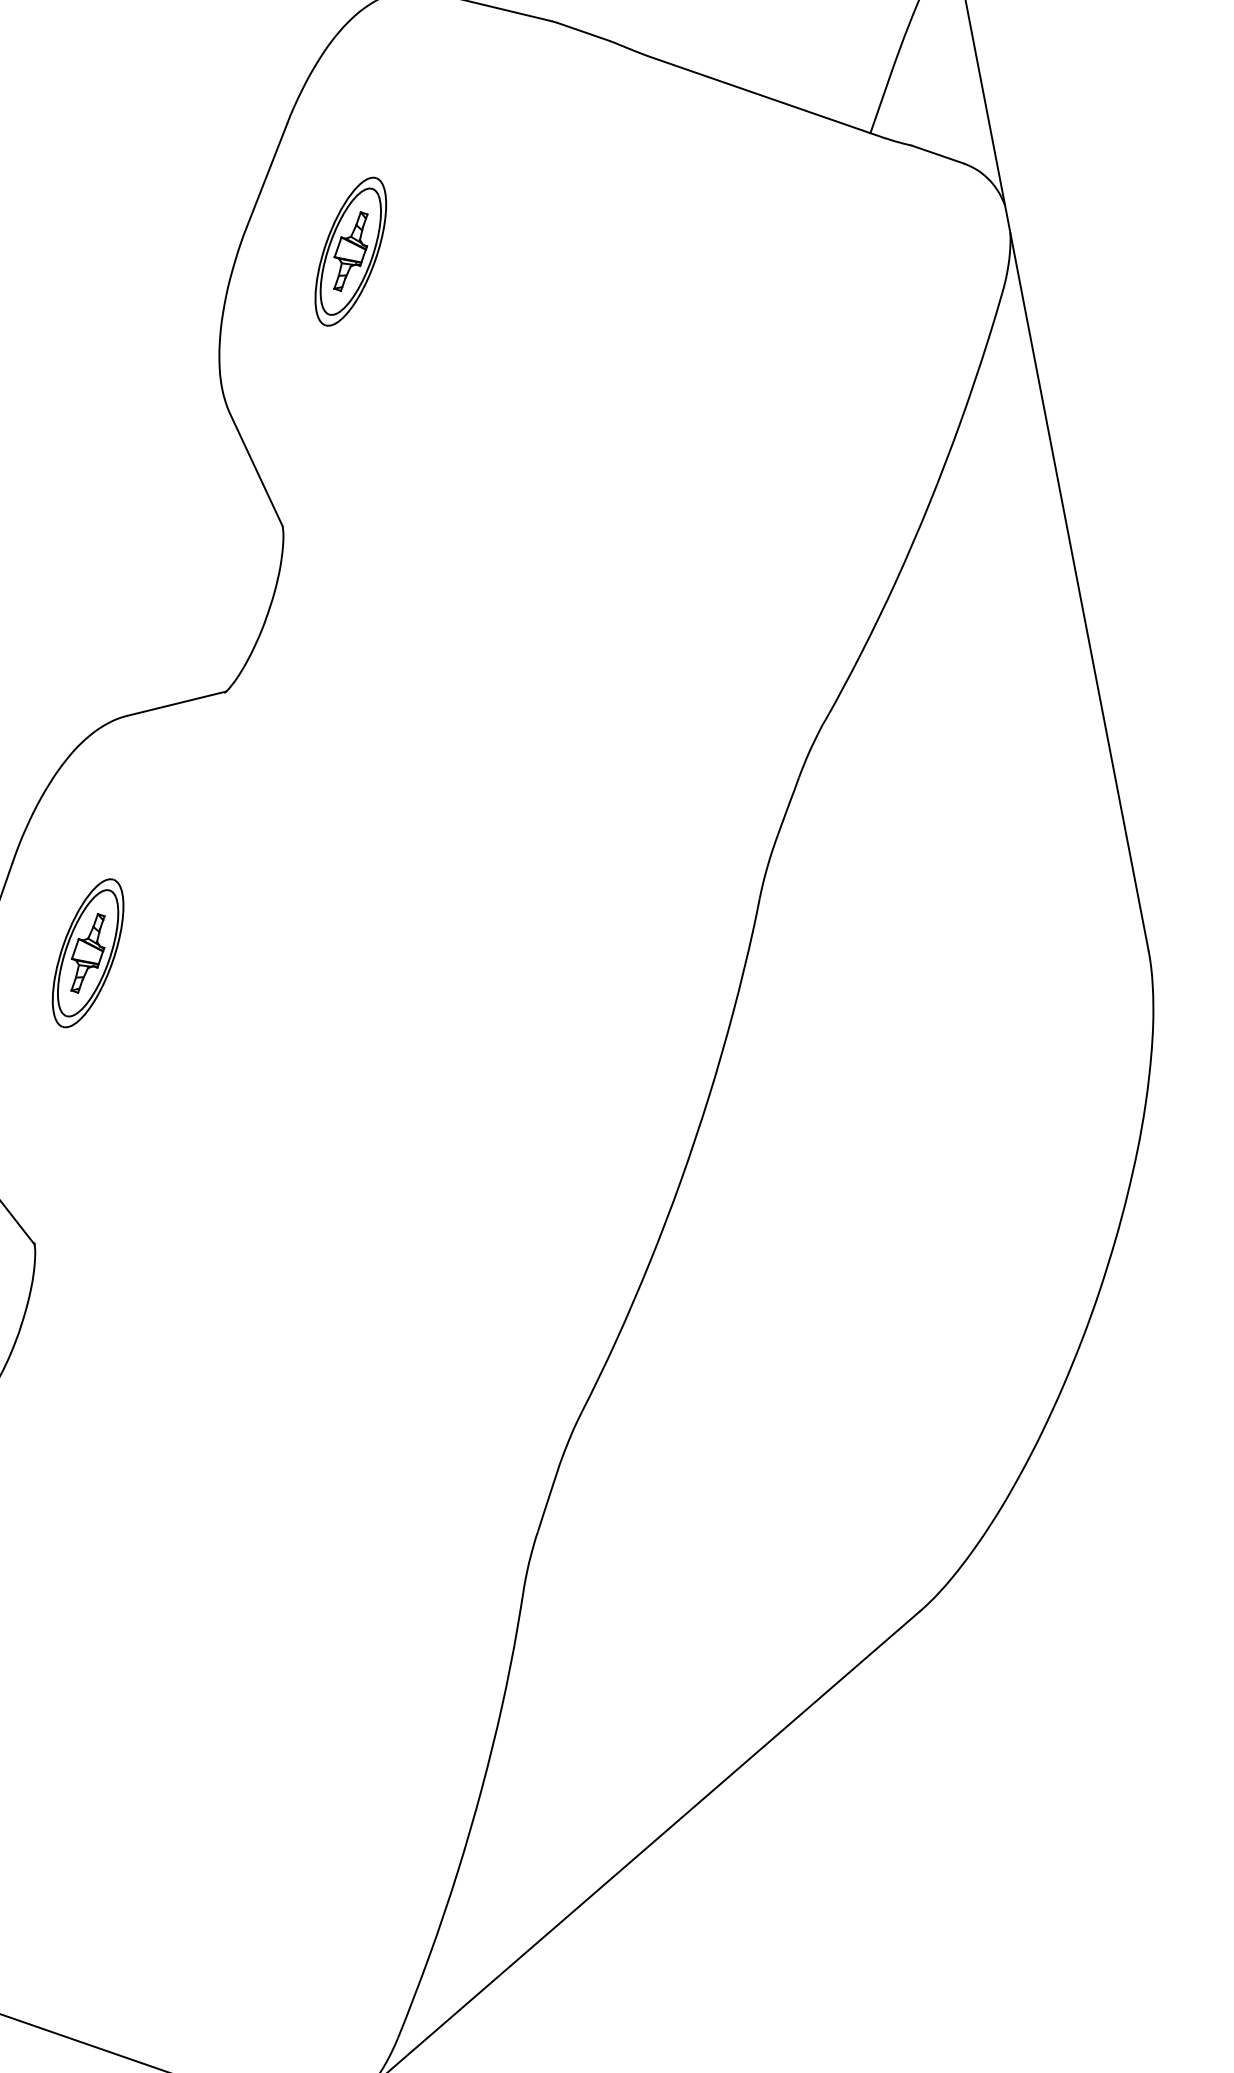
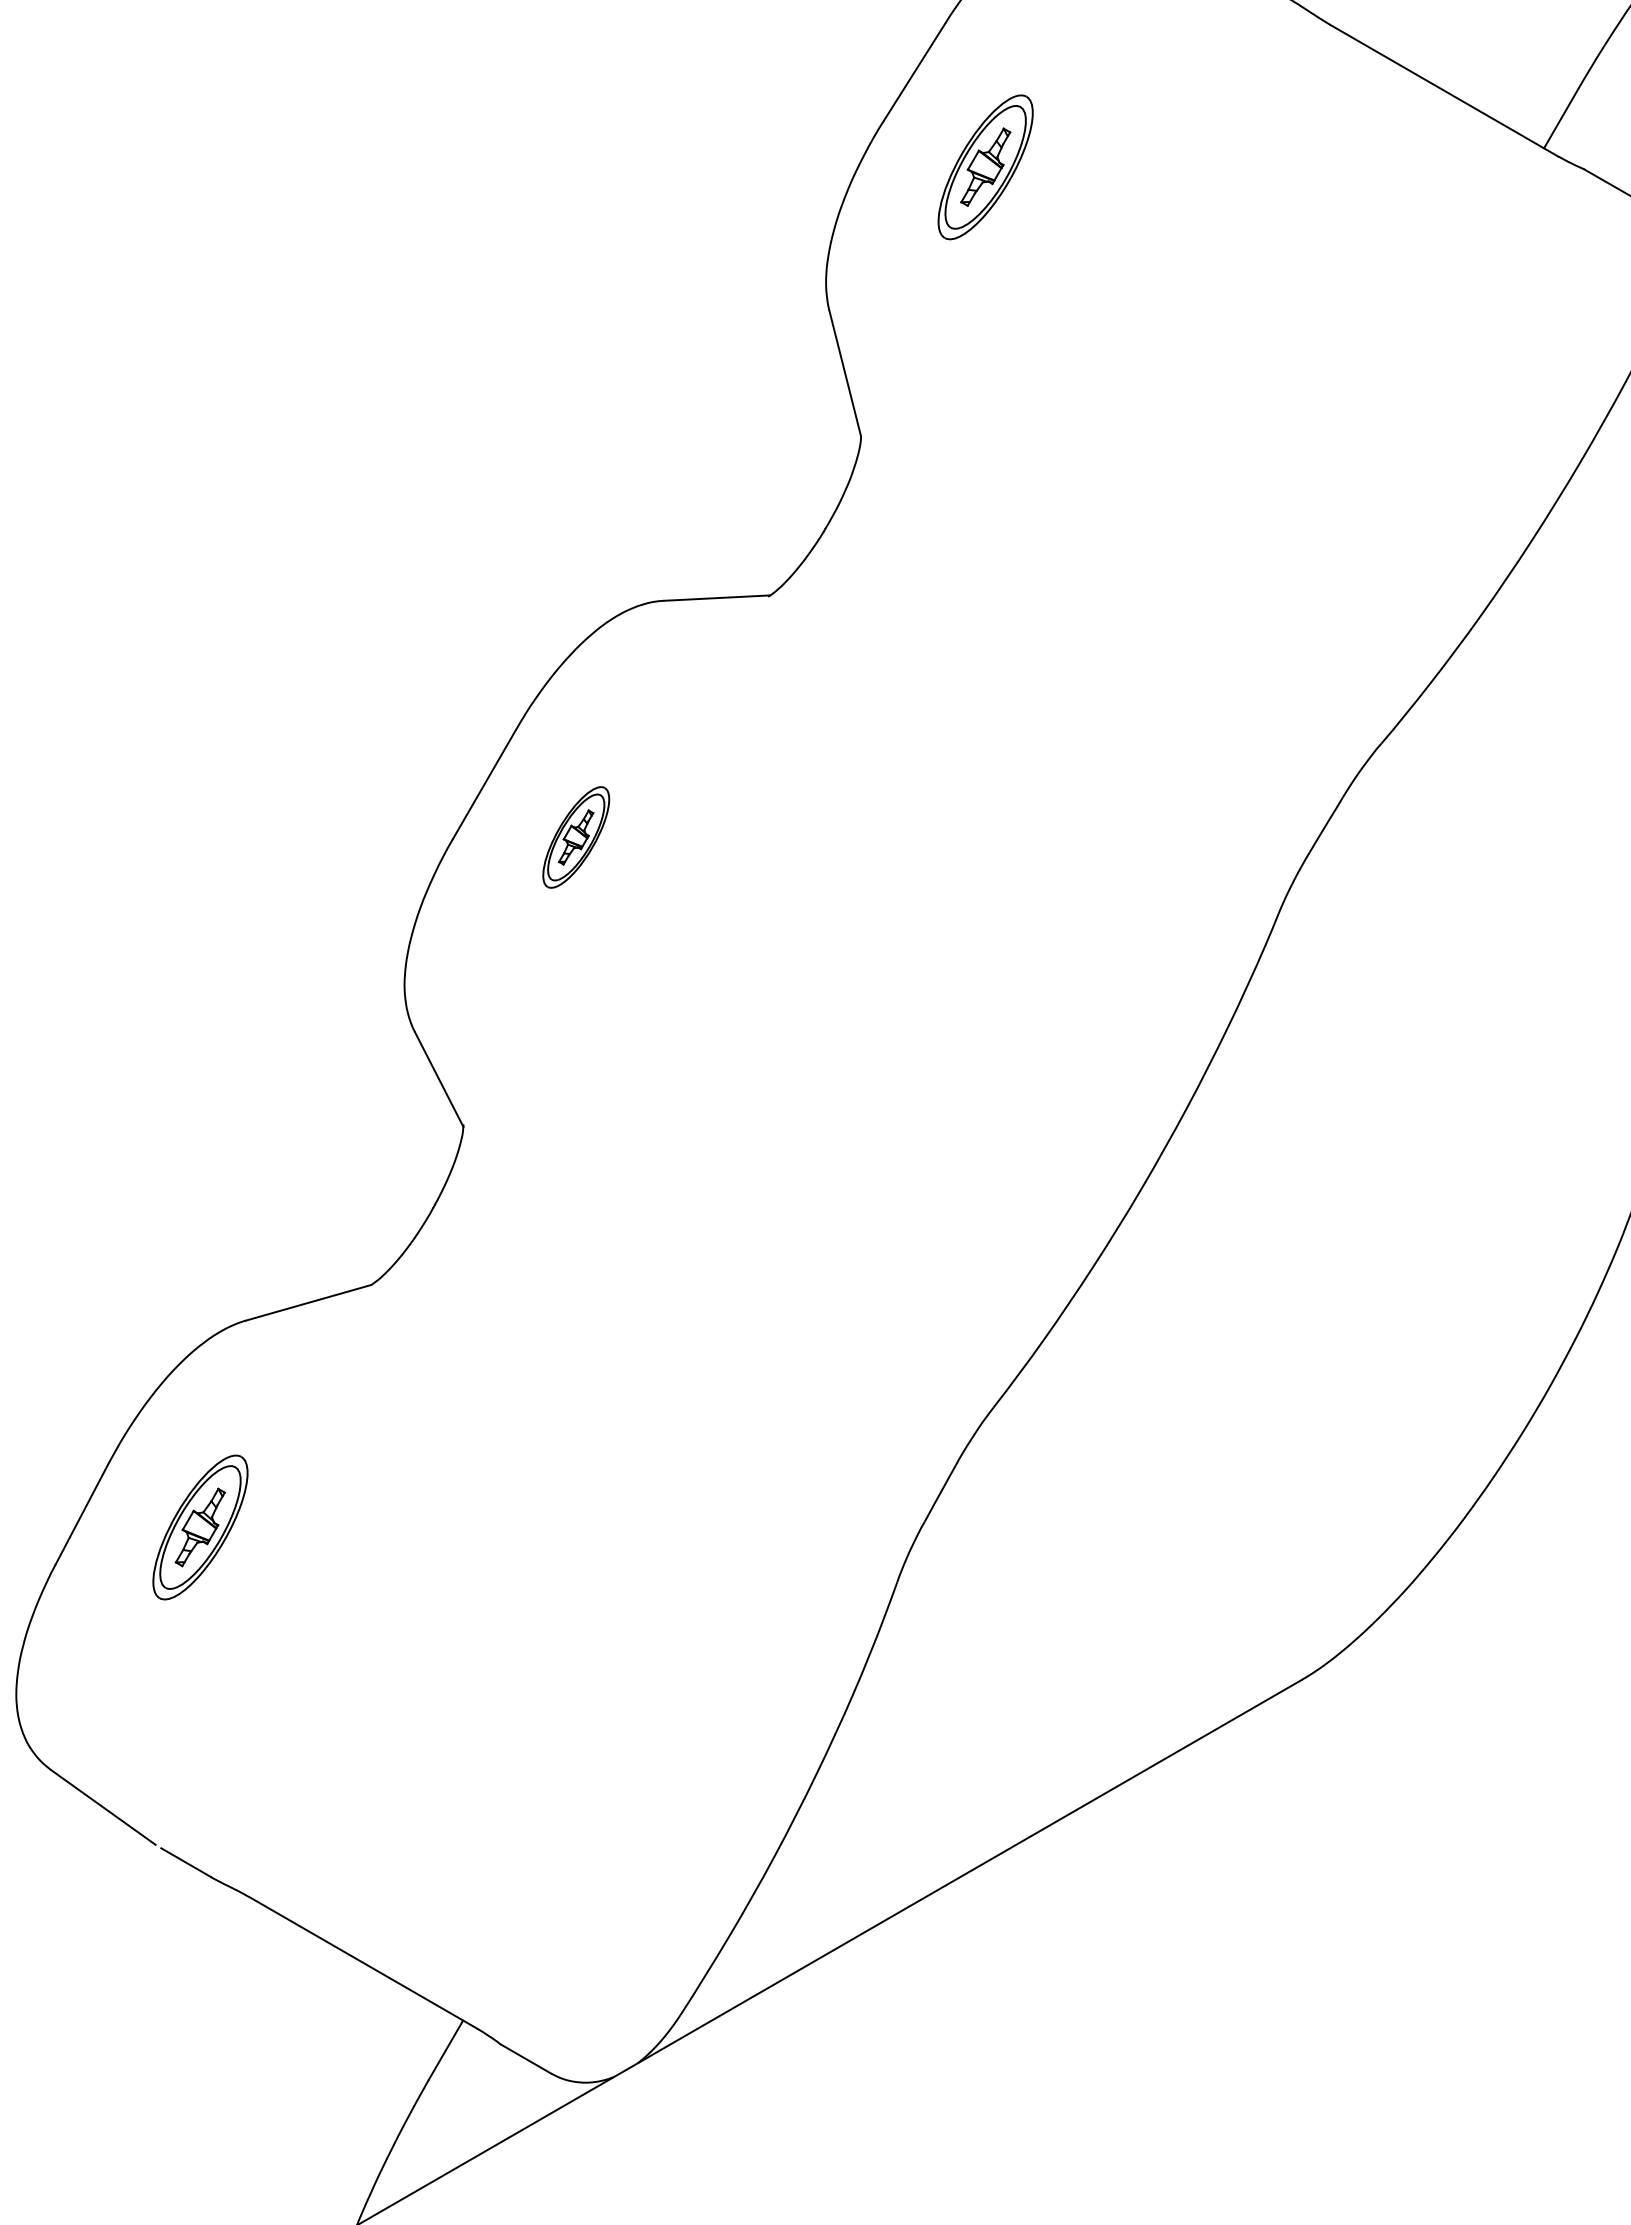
part: (88, 953) -> (576, 837), size x0.7

